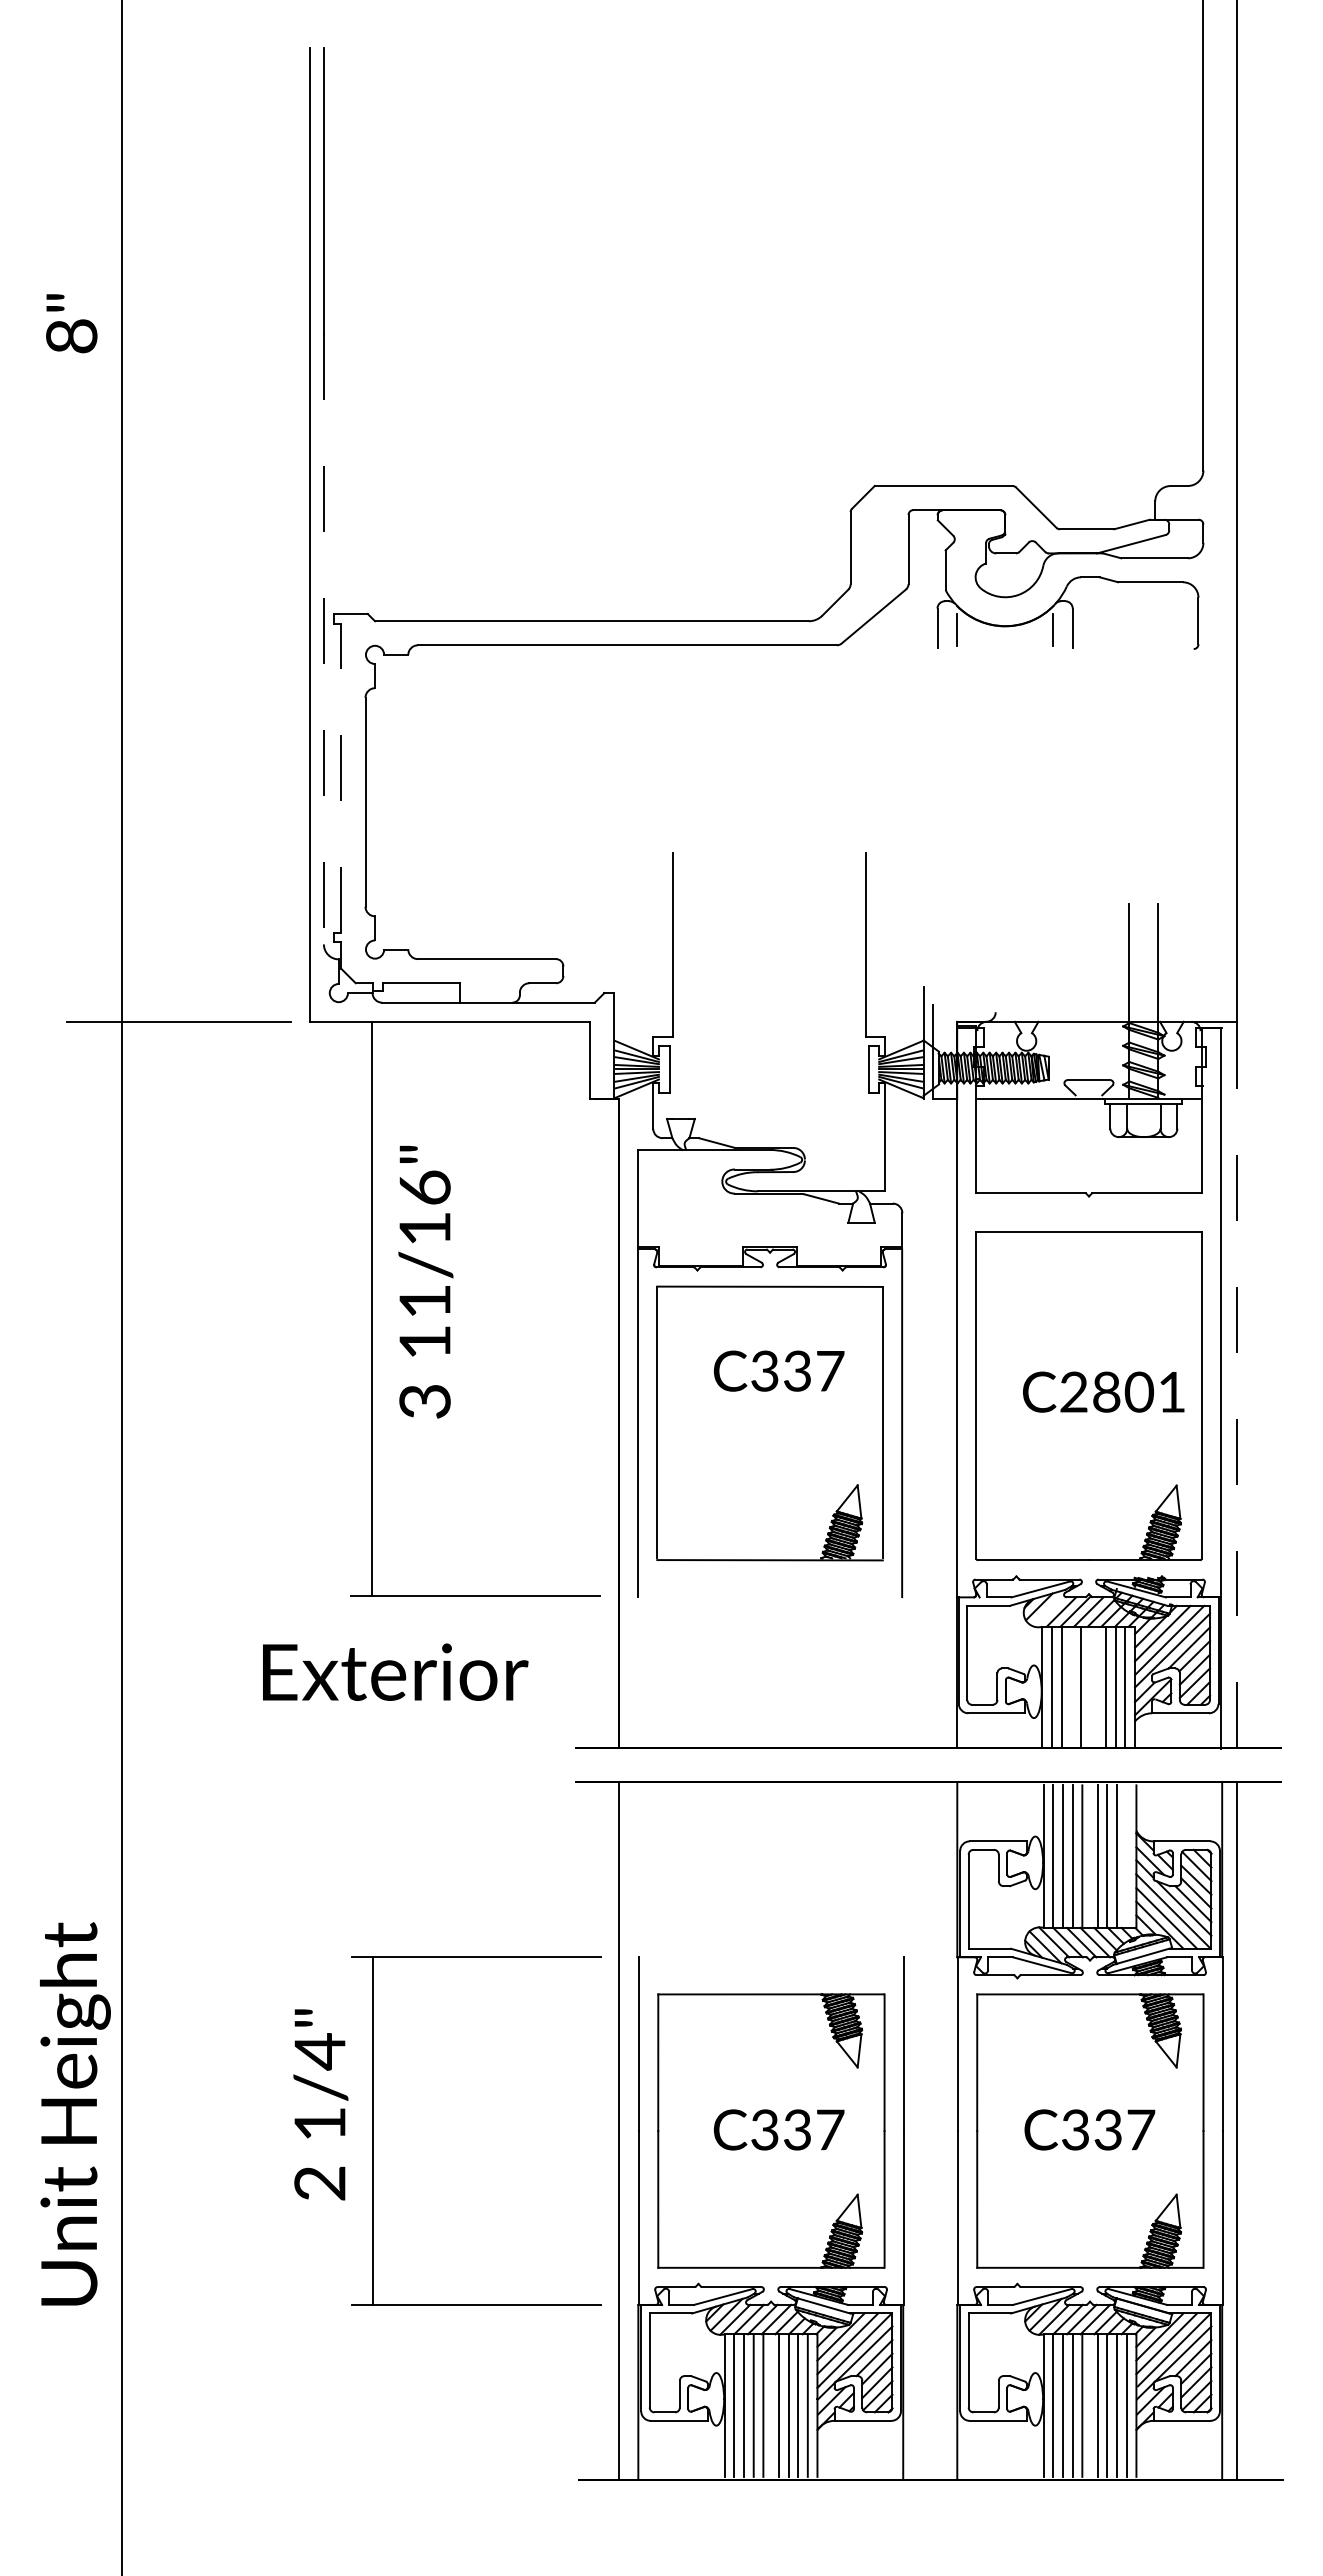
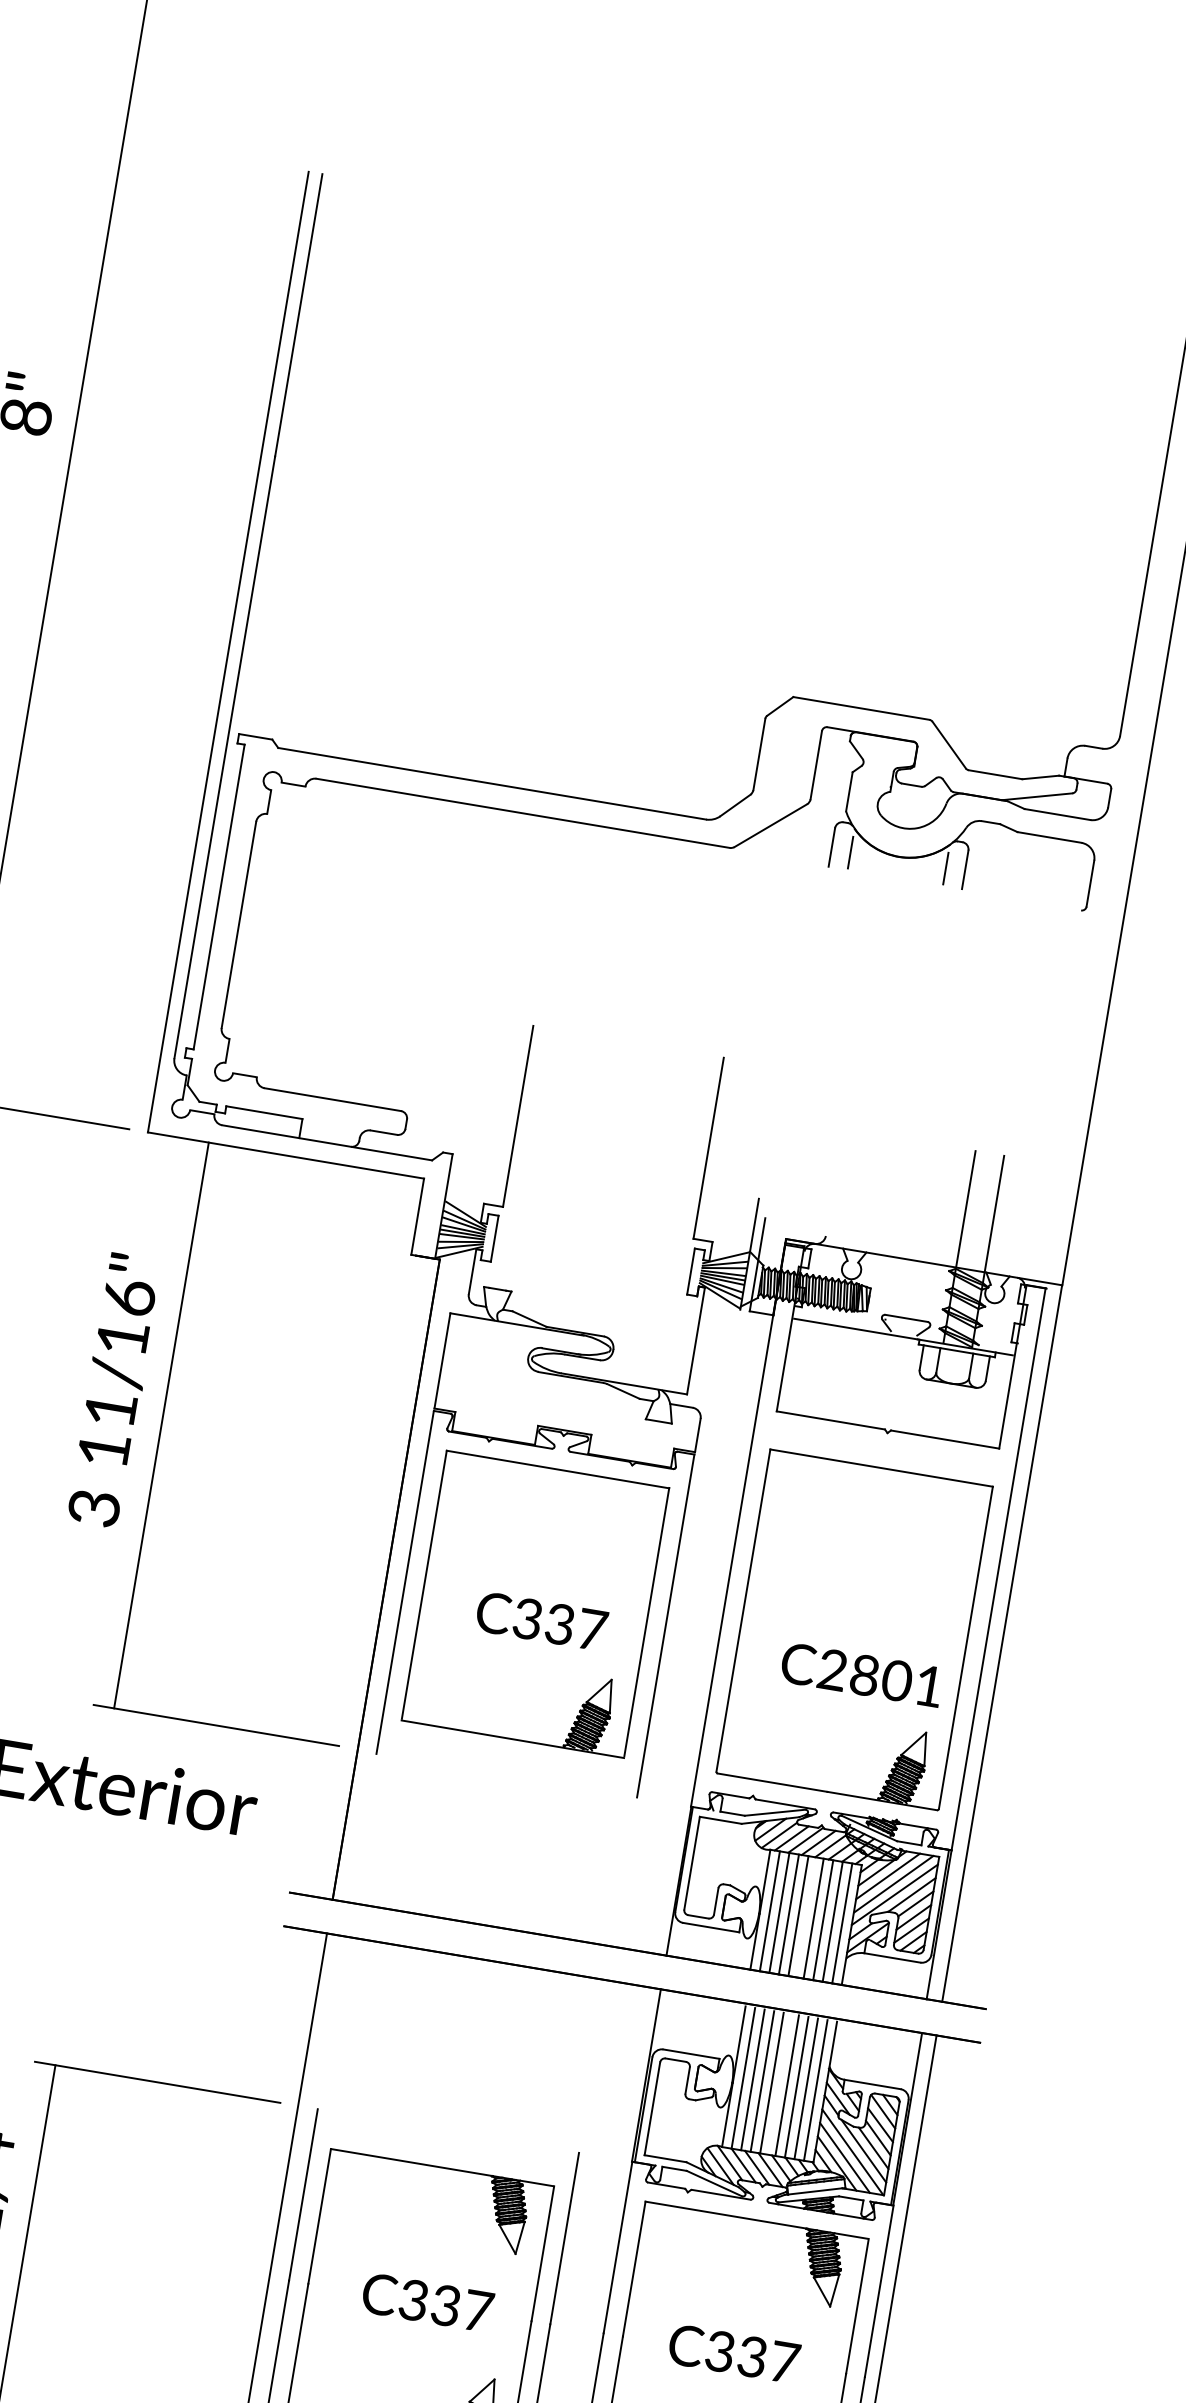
line: (323, 639) -> (224, 757), dashed -> solid
line: (341, 777) -> (219, 896), dashed -> solid
text: (425, 1282) -> (114, 1390), moved
text: (778, 1370) -> (541, 1620), moved
line: (1236, 1384) -> (1001, 1642), dashed -> solid
text: (1103, 1391) -> (861, 1674), moved
line: (1048, 1610) -> (779, 1834), added
line: (1071, 1687) -> (789, 1914), added
line: (1096, 1687) -> (813, 1918), added
line: (1126, 1856) -> (815, 2090), added

